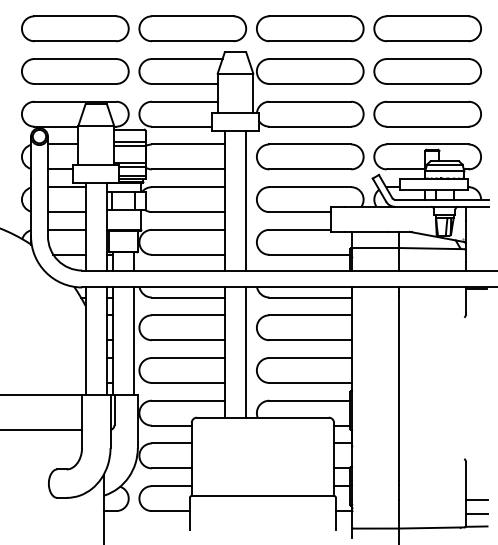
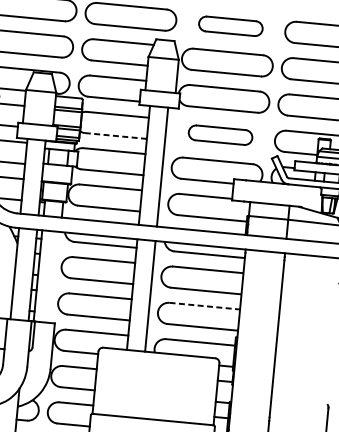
part: (310, 28) -> (231, 26), size x0.7
part: (310, 156) -> (220, 134), size x0.7
line: (187, 169) -> (115, 136), solid -> dashed
line: (134, 340) -> (56, 277), removed
line: (310, 358) -> (204, 306), solid -> dashed

